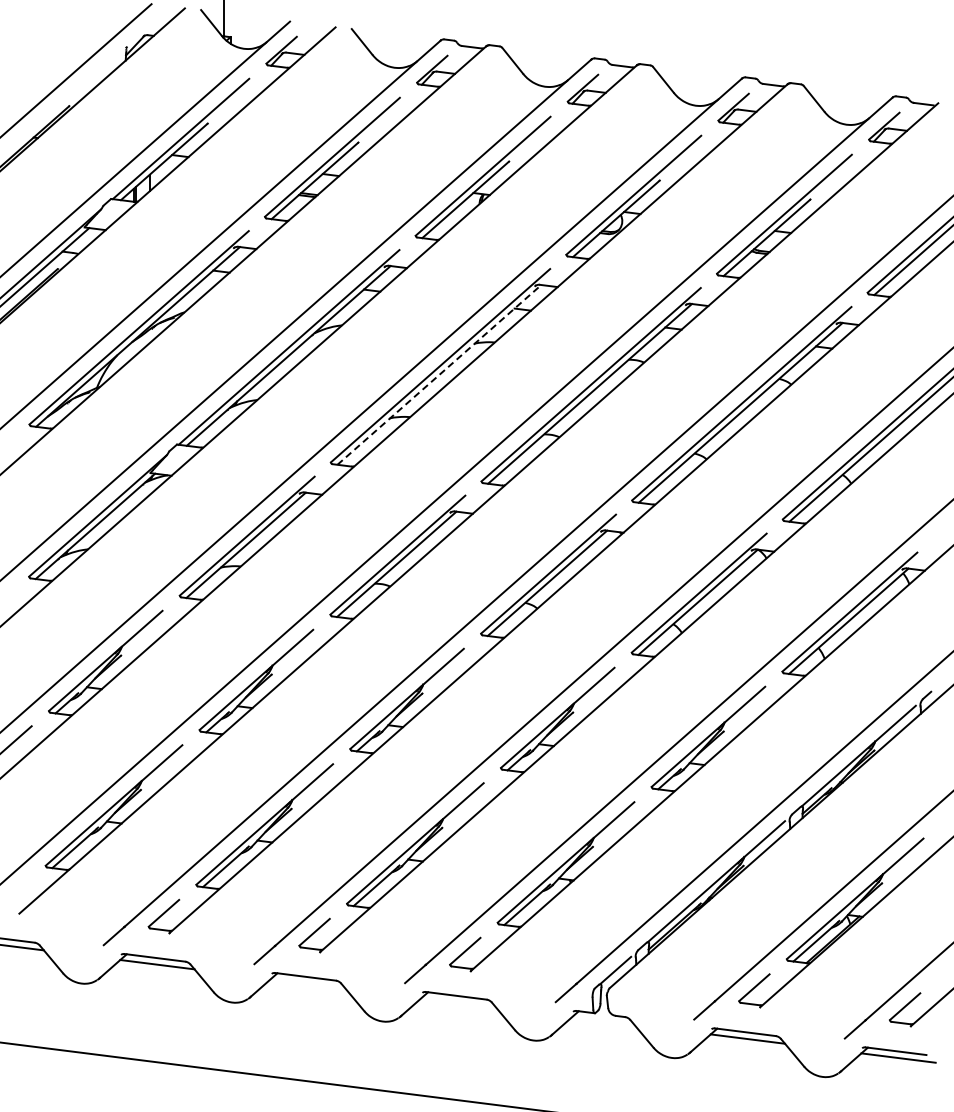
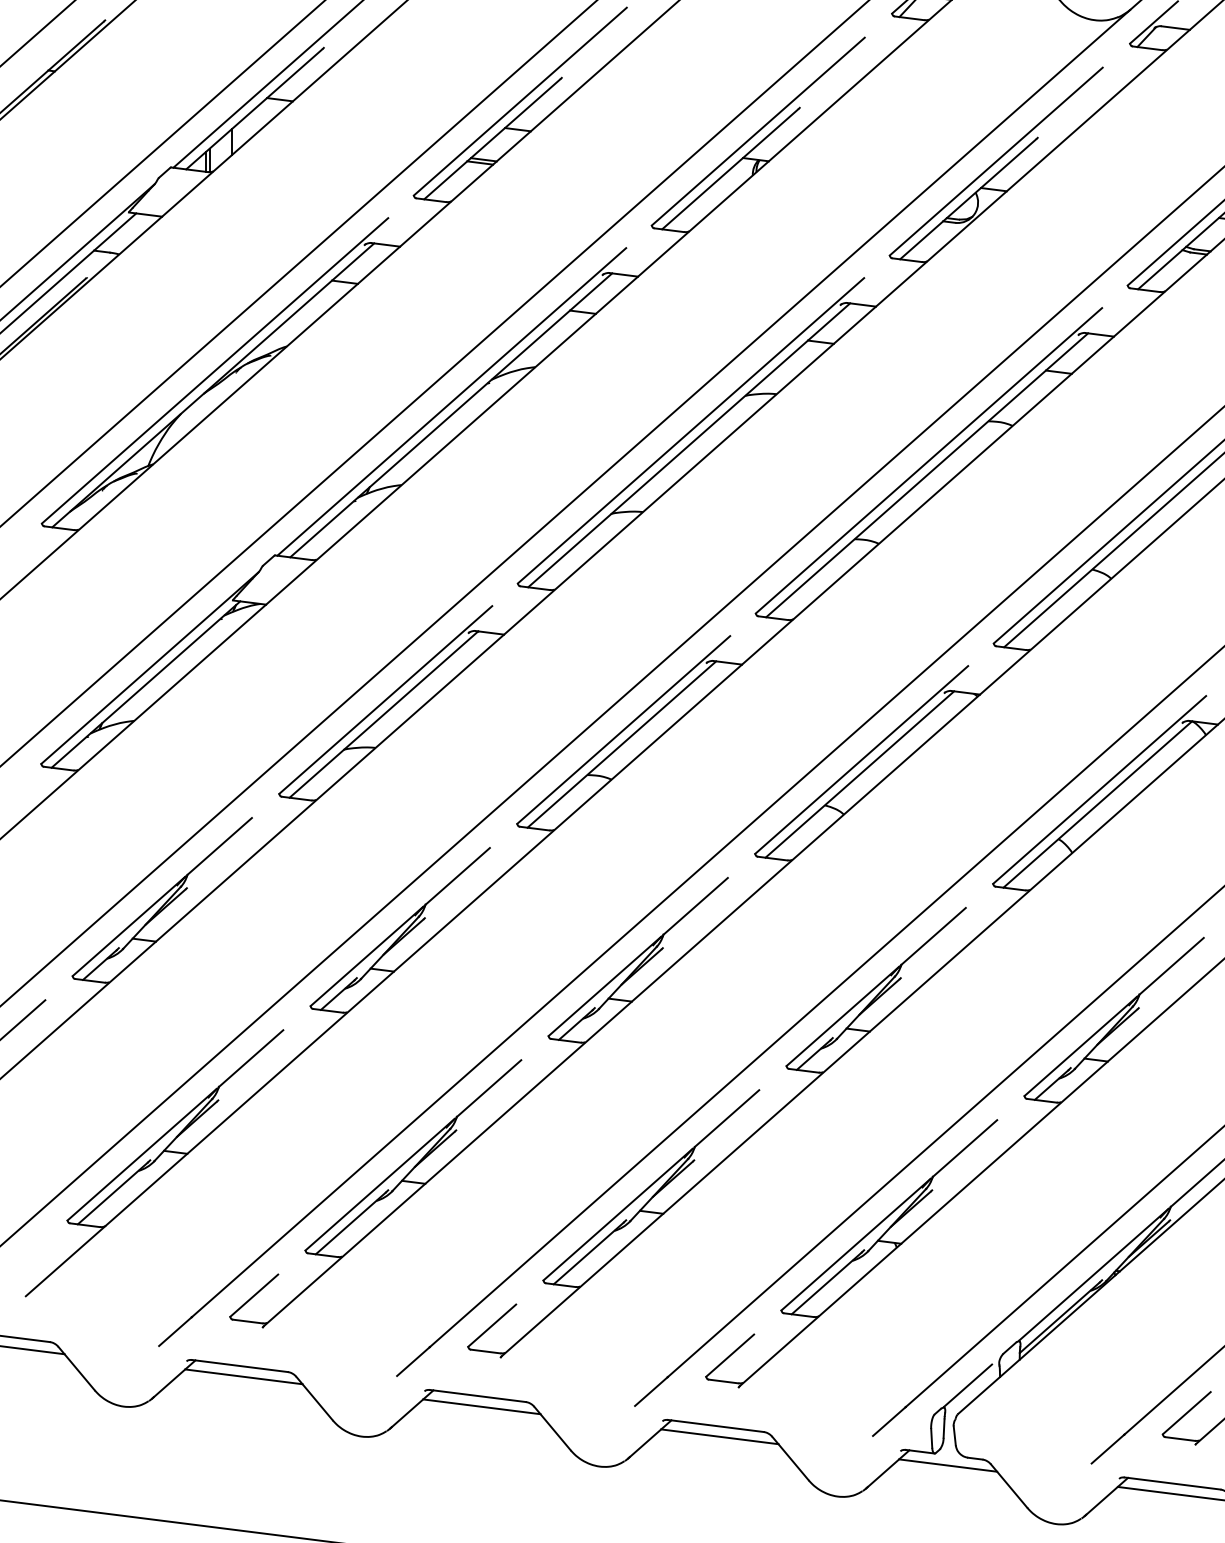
line: (439, 374) -> (689, 444), dashed -> solid
line: (307, 983) -> (480, 1406), added
line: (458, 1002) -> (719, 1436), added
line: (603, 1020) -> (948, 1464), added

